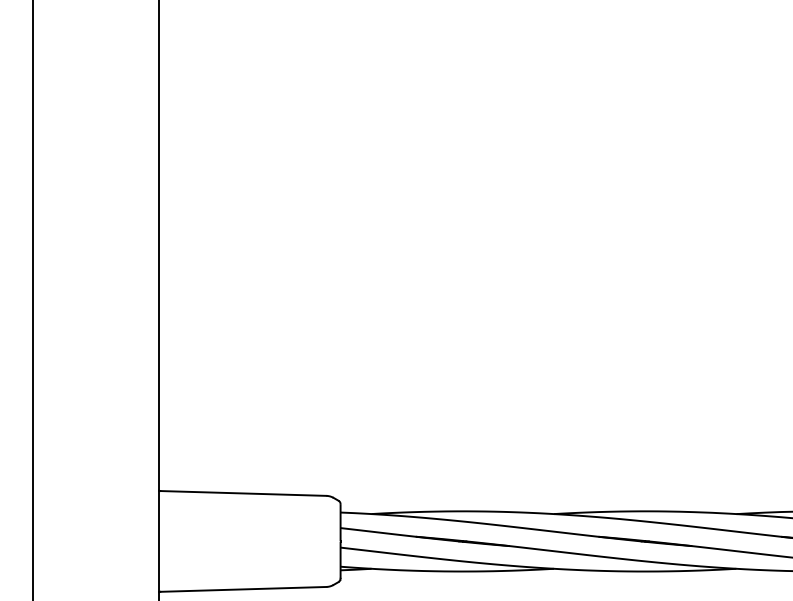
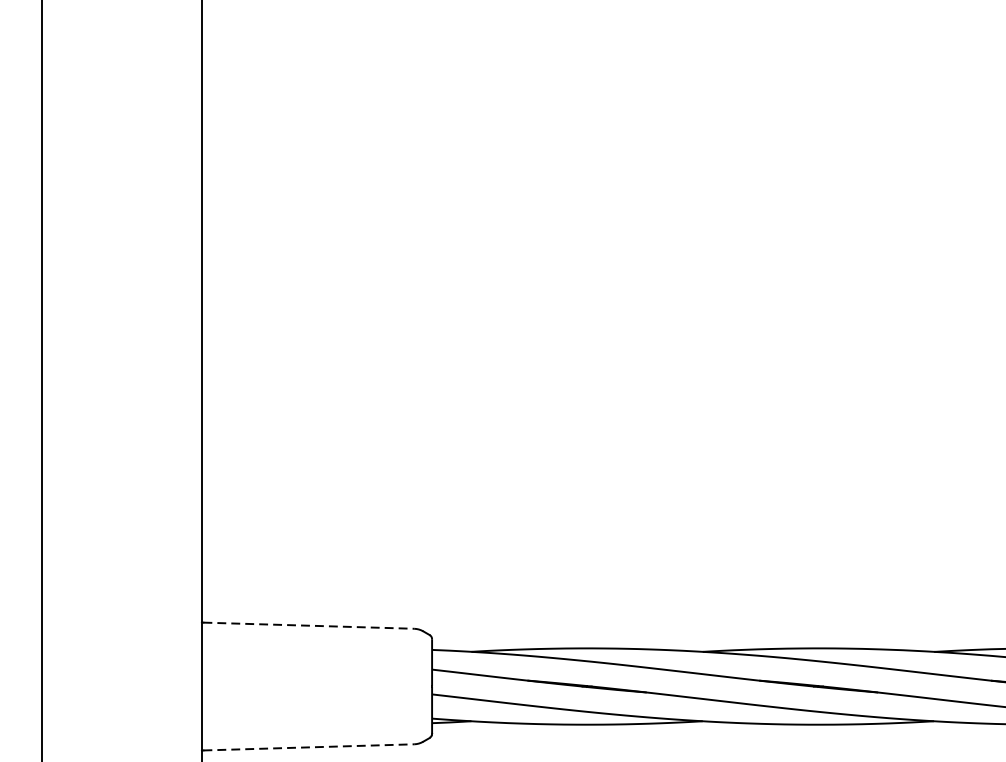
line: (243, 493) -> (308, 625), solid -> dashed
line: (243, 589) -> (308, 747), solid -> dashed

